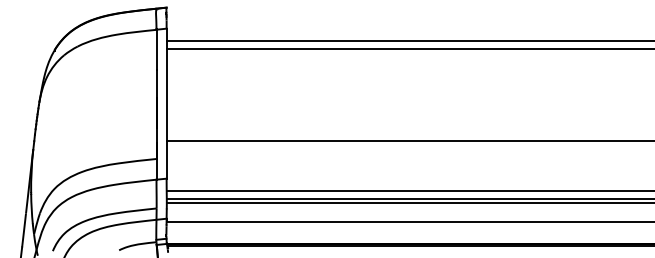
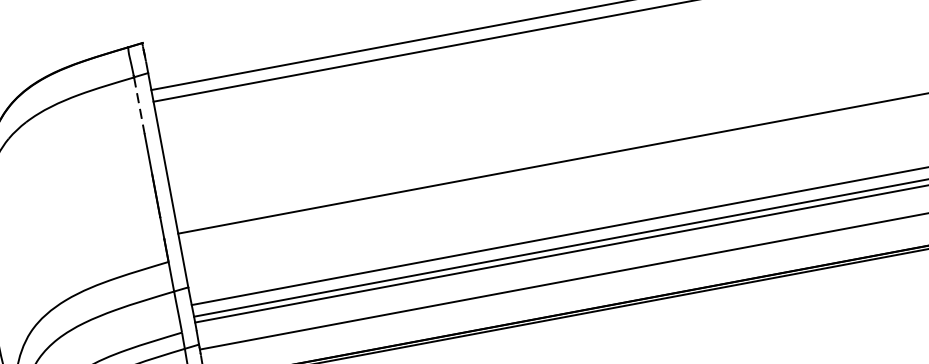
line: (156, 49) -> (139, 105), solid -> dashed

